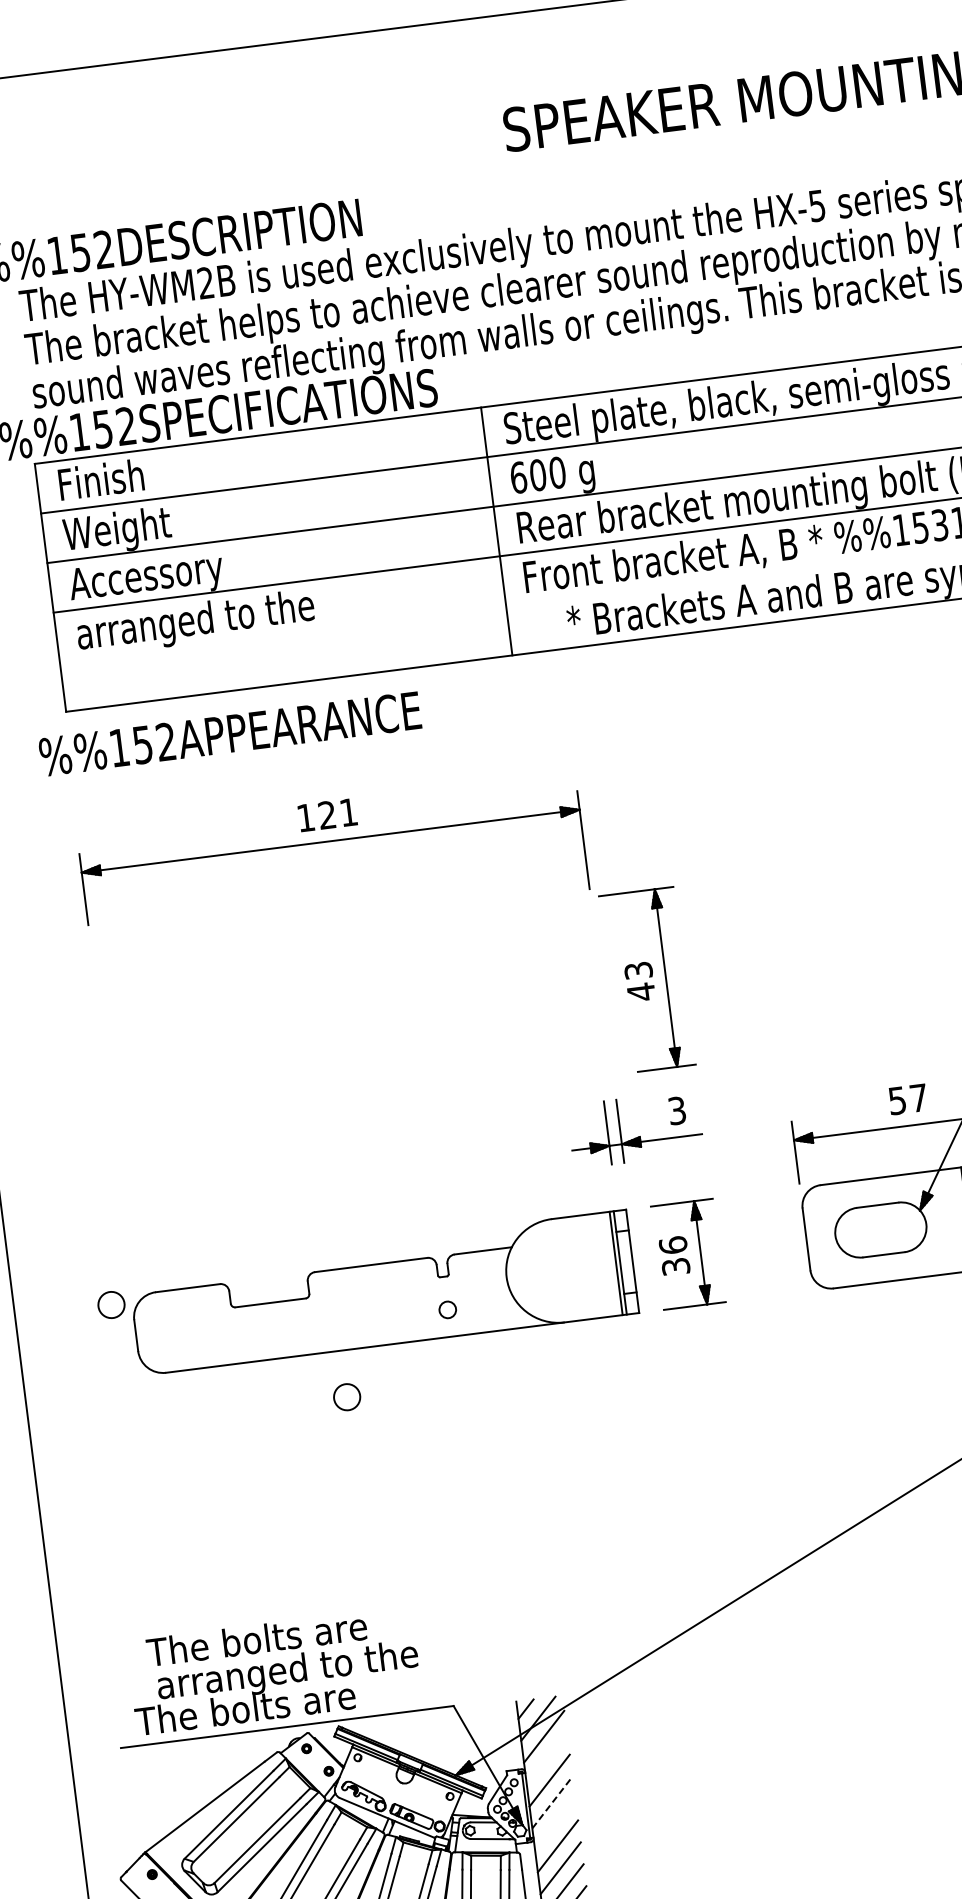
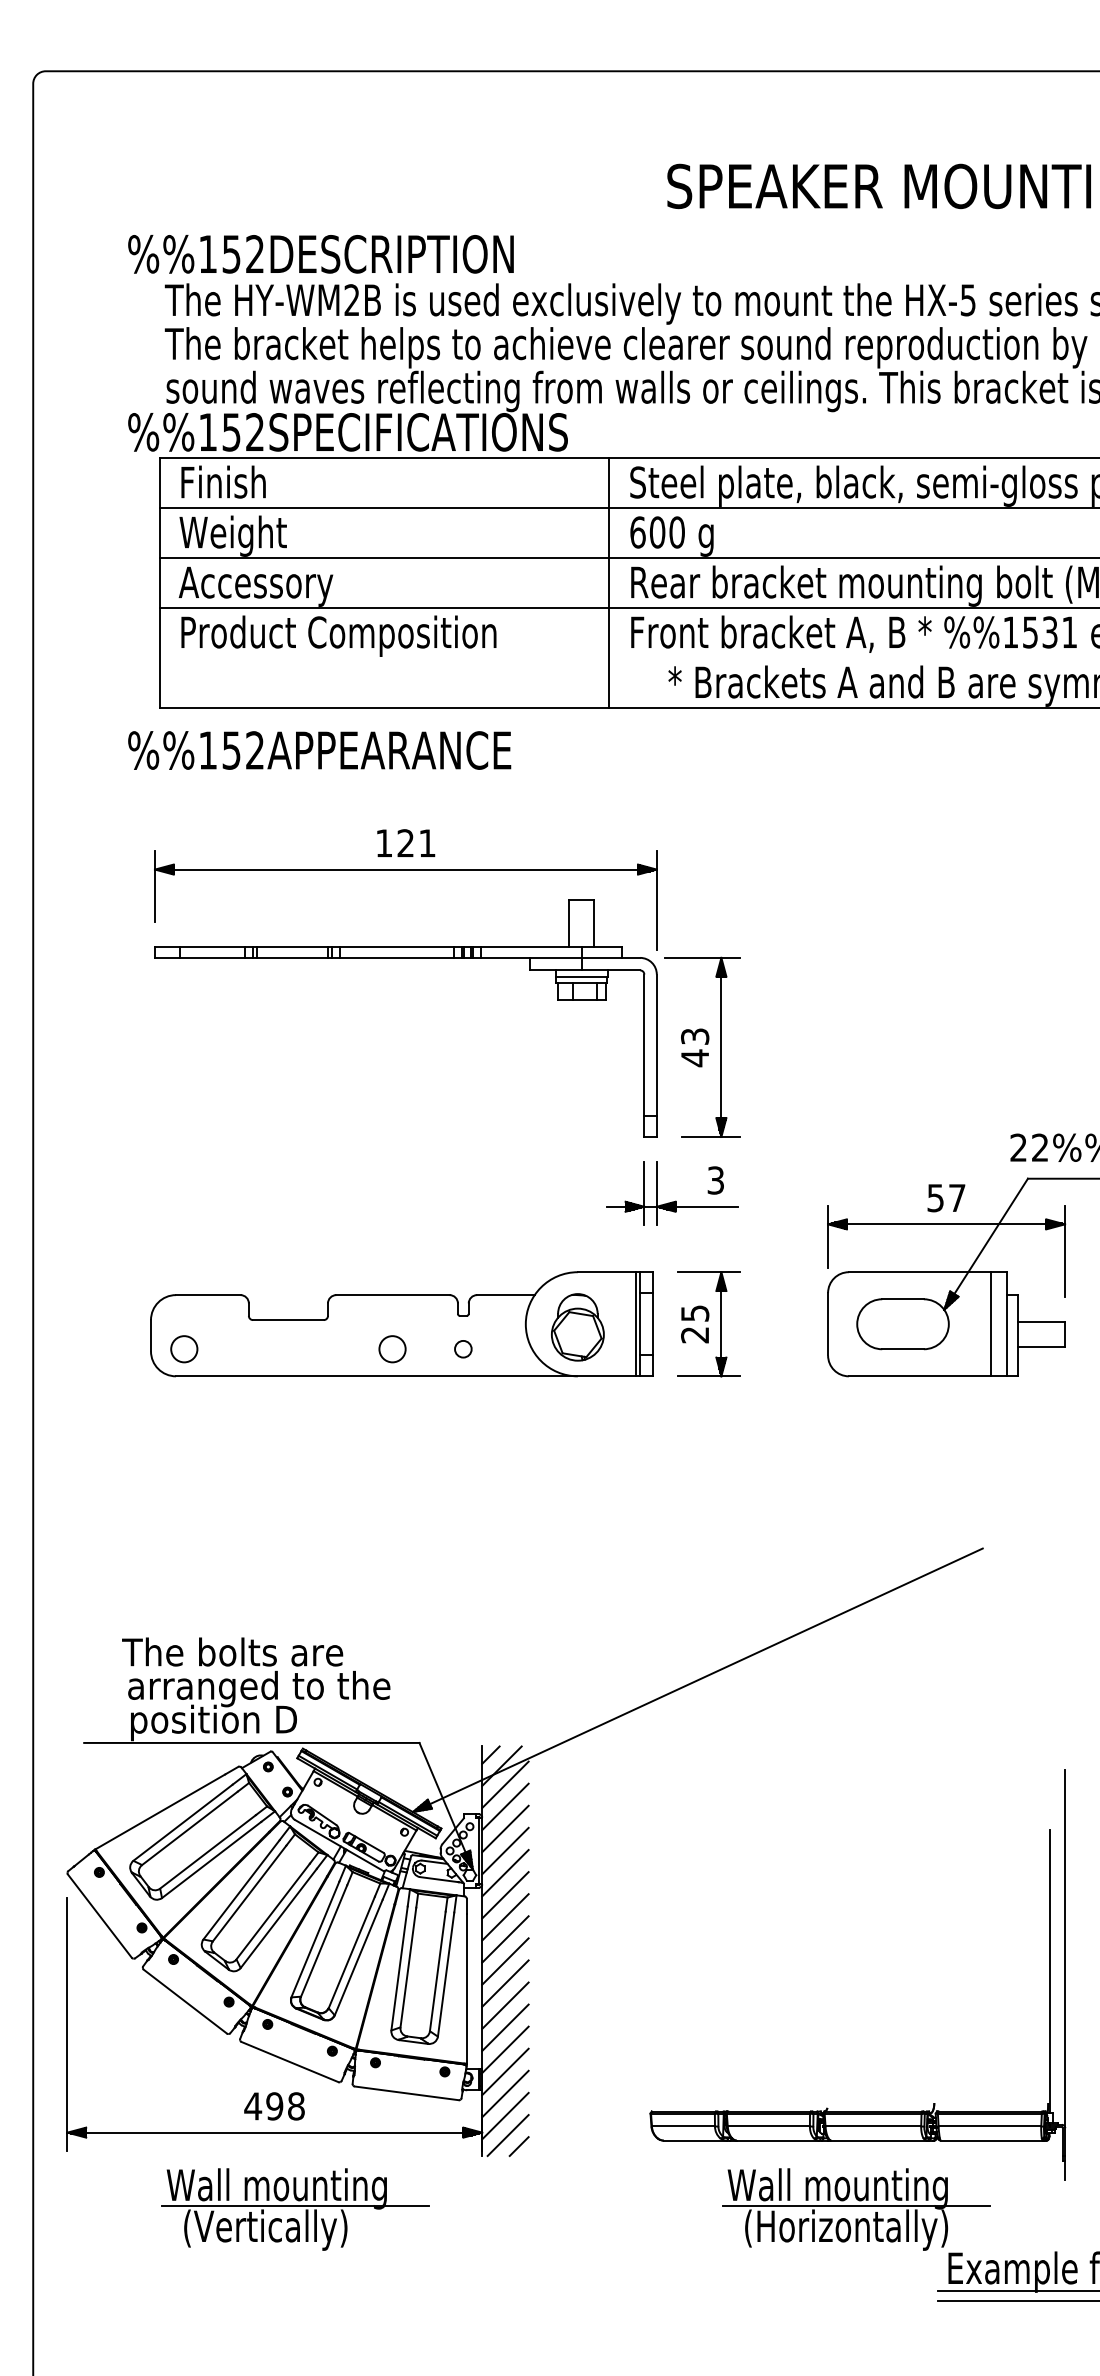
text: (234, 617) -> (338, 635), arranged to the -> Product Composition
part: (341, 929) -> (405, 958), added
text: (674, 1255) -> (695, 1323), 36 -> 25
part: (558, 1274) -> (577, 1327), added
circle: (111, 1305) -> (184, 1349), moved
circle: (347, 1397) -> (392, 1349), moved
text: (245, 1711) -> (212, 1722), The bolts are -> position D
line: (546, 1758) -> (505, 1806), added
line: (552, 1802) -> (505, 1851), dashed -> solid
line: (555, 1823) -> (505, 1872), added

